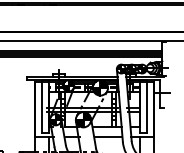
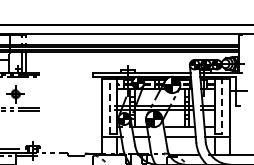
line: (41, 106) -> (109, 104), solid -> dashed
line: (146, 107) -> (221, 105), solid -> dashed

